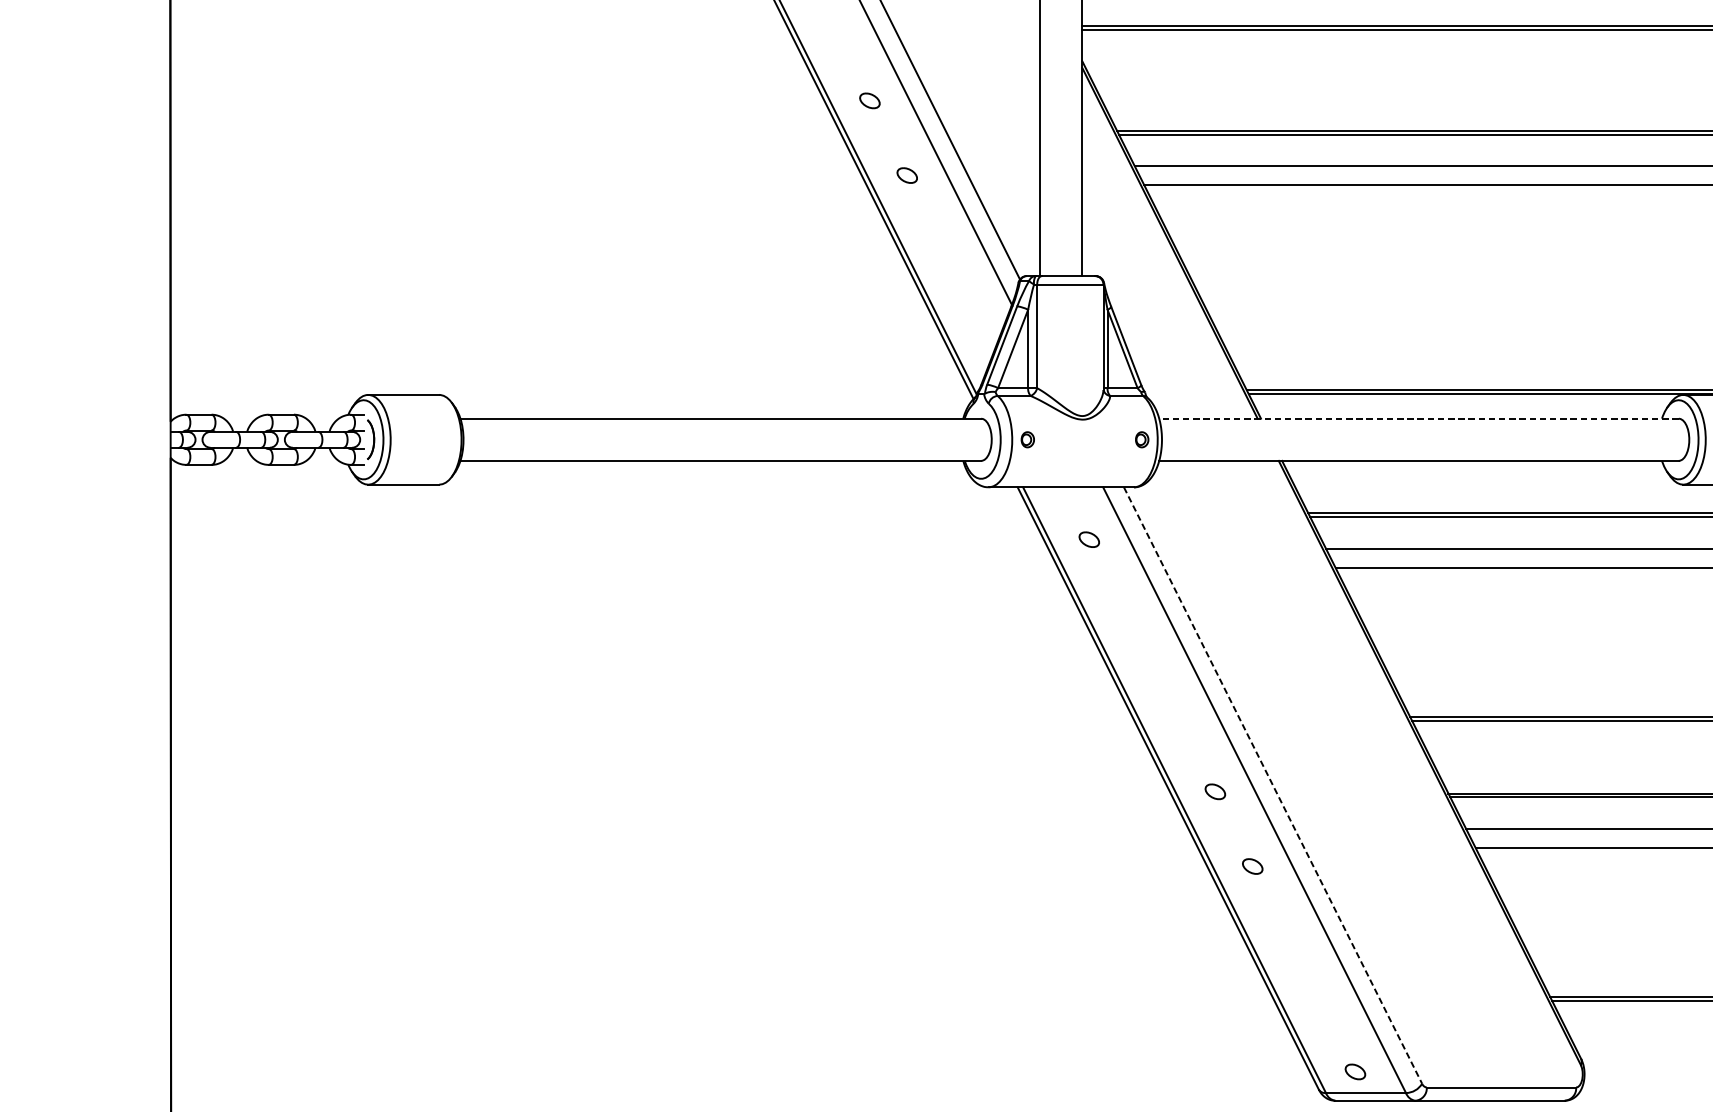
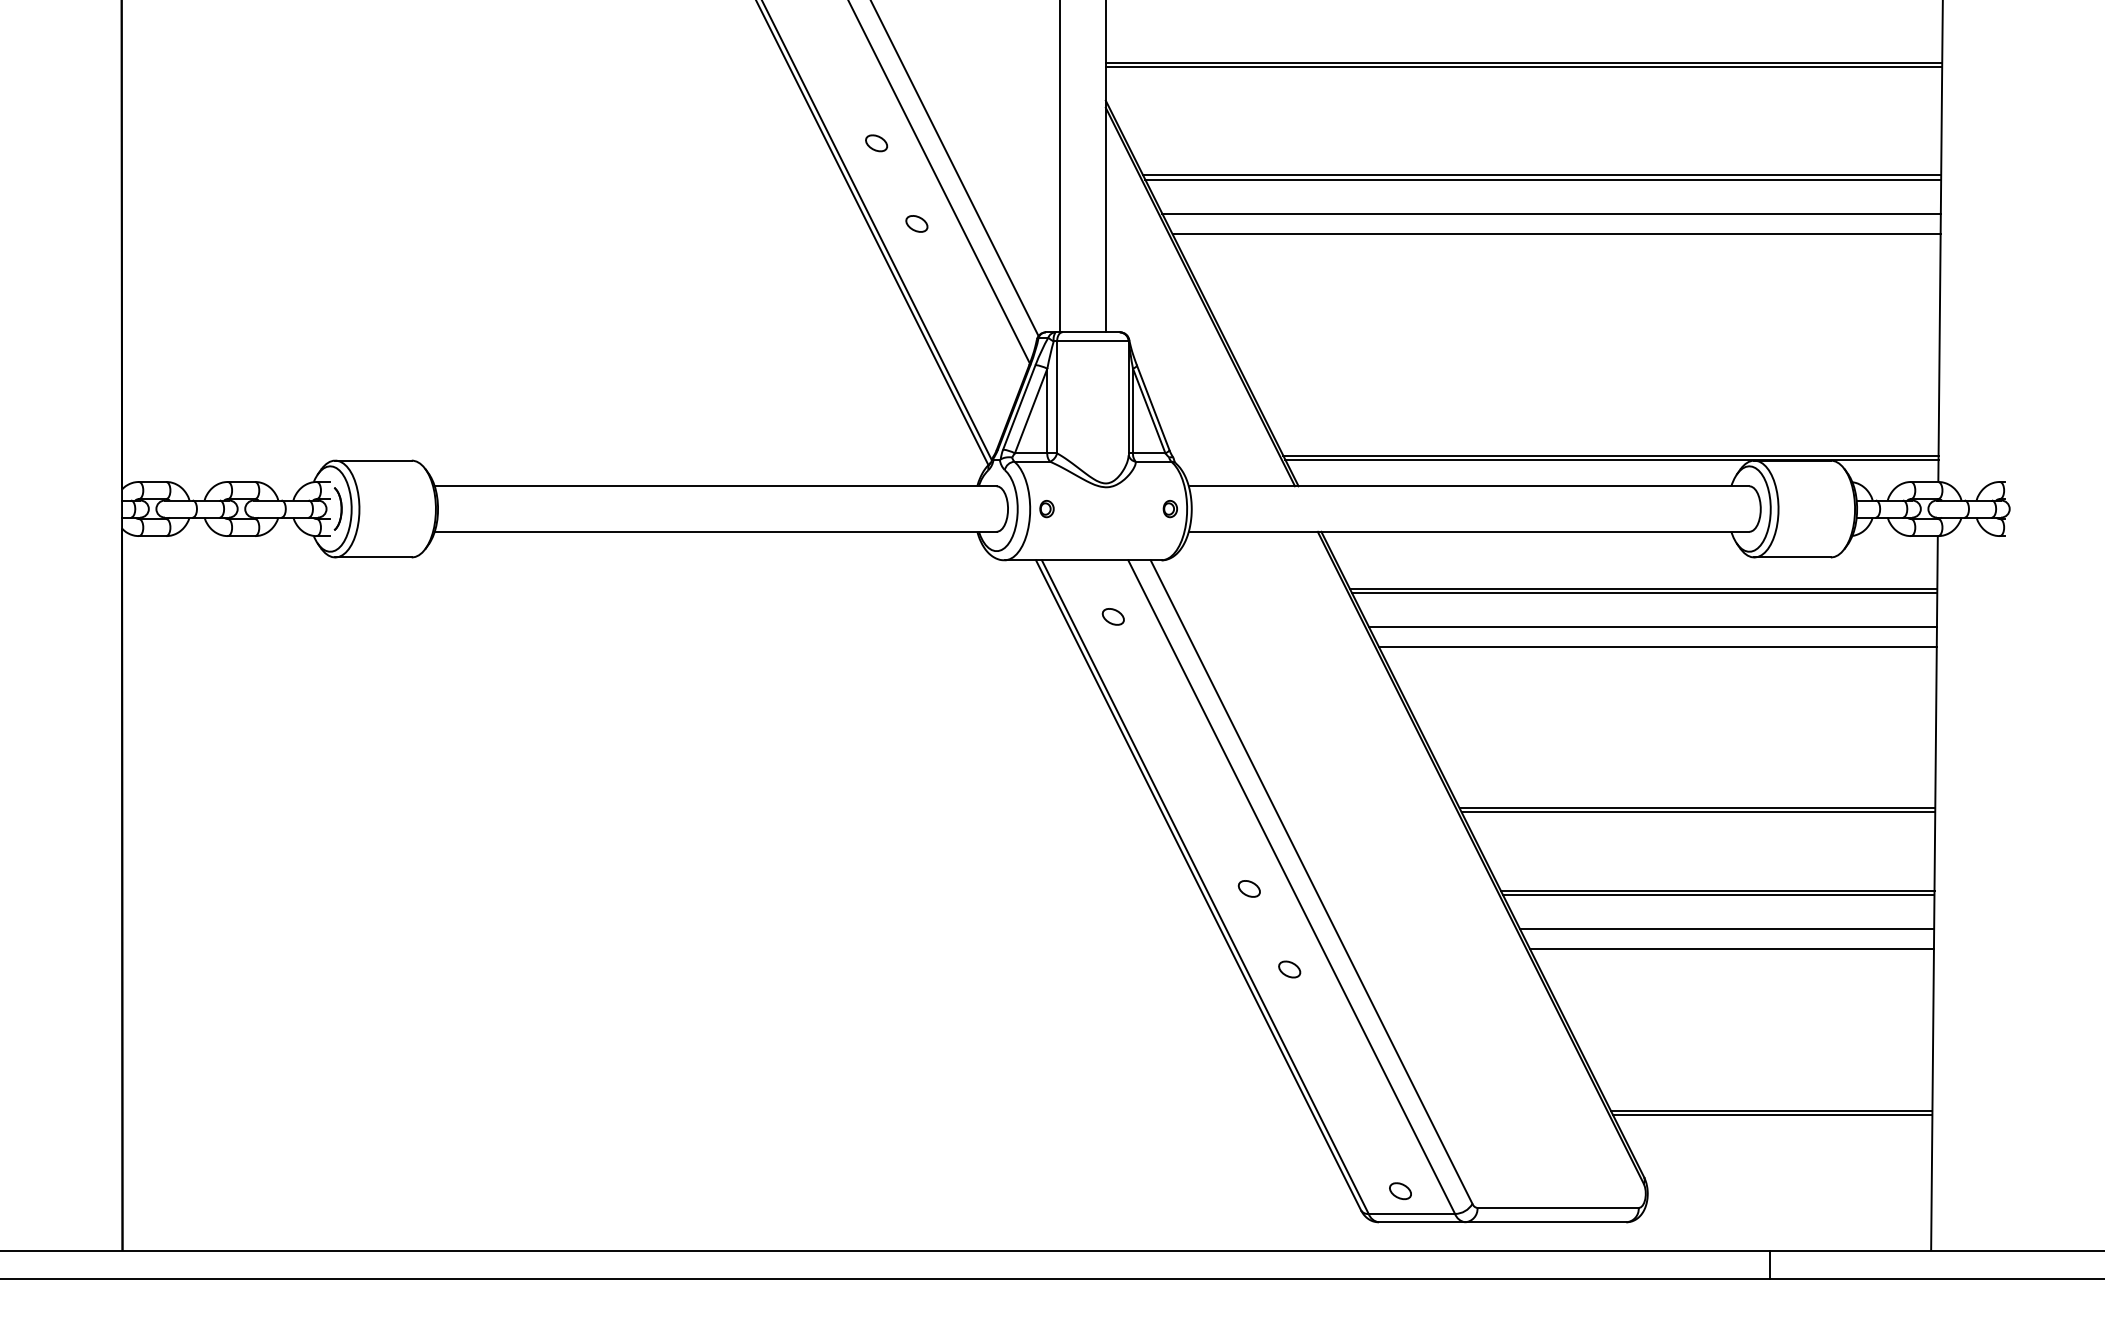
line: (1418, 418) -> (1468, 486), dashed -> solid
line: (1272, 785) -> (1311, 882), dashed -> solid

